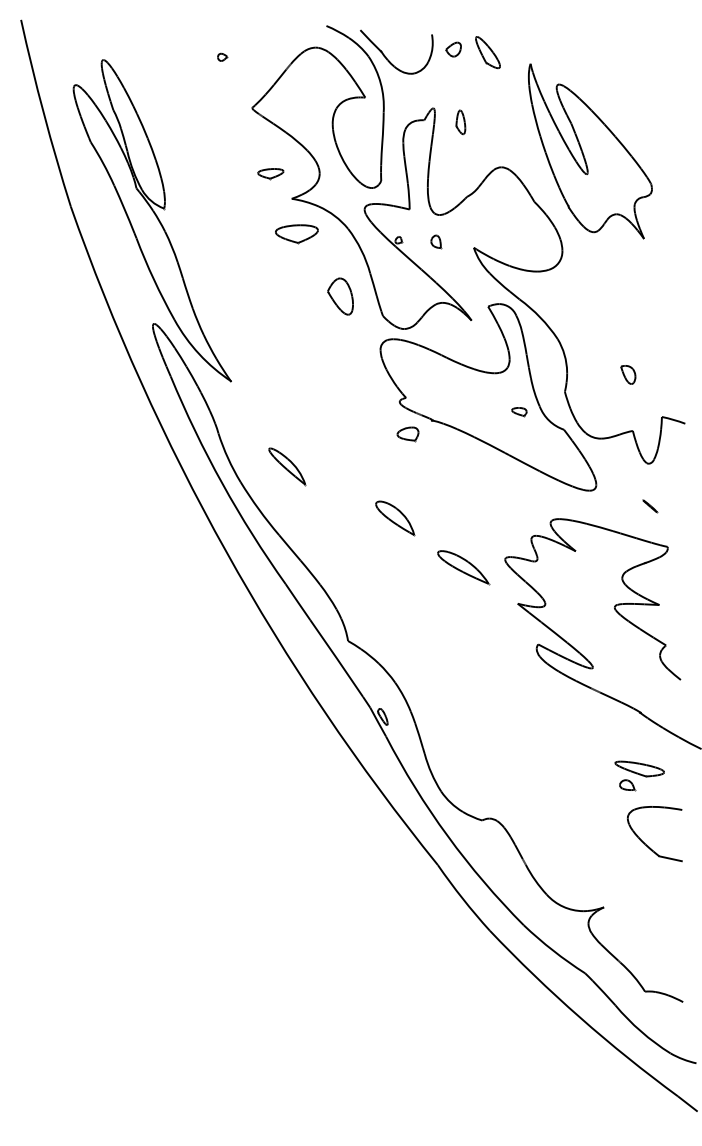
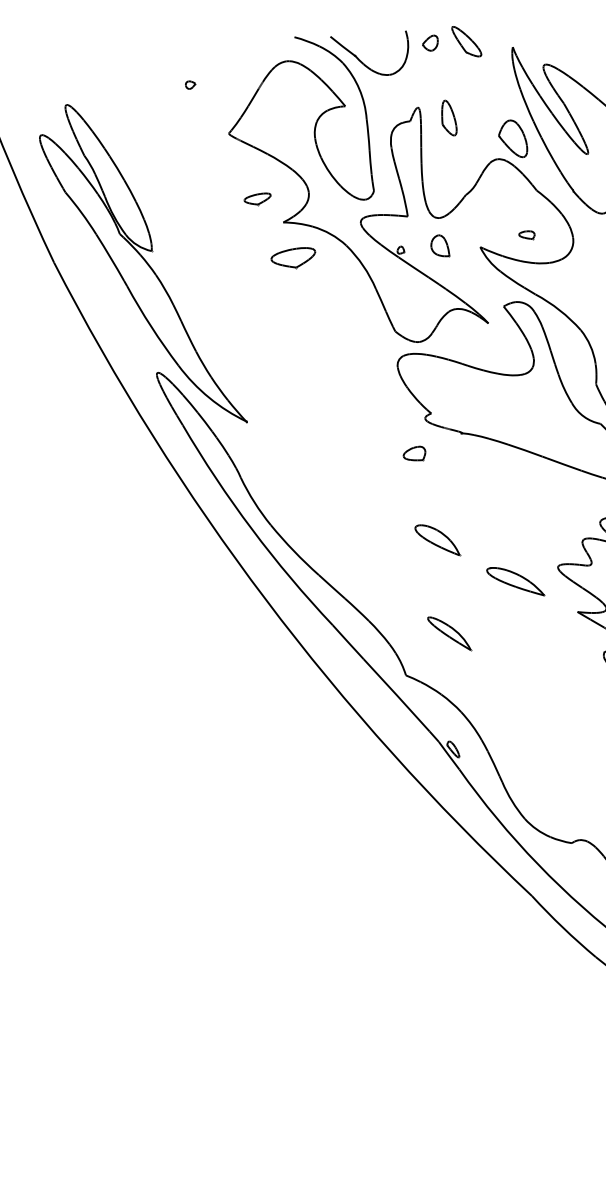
part: (460, 122) -> (448, 118), size x1.43
part: (436, 241) -> (440, 246), size x1.67
part: (340, 296) -> (512, 139), moved
part: (519, 412) -> (527, 236), moved
part: (407, 434) -> (414, 454), moved
part: (287, 466) -> (449, 633), moved

